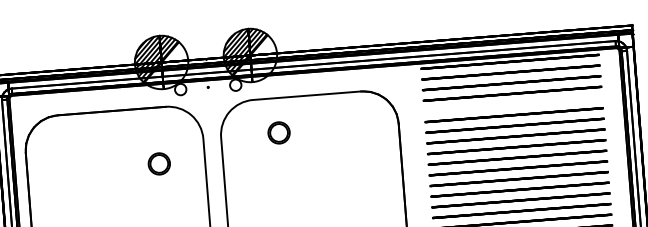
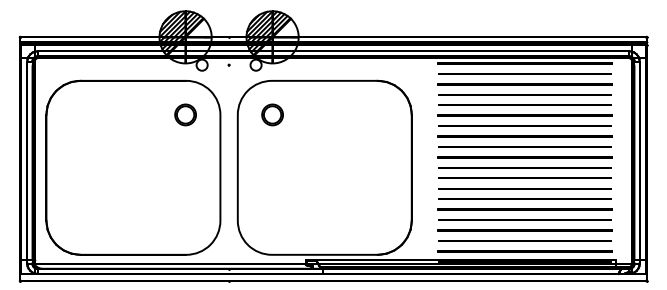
line: (512, 103) -> (524, 104), added
part: (278, 132) -> (272, 114), moved
part: (159, 163) -> (185, 114), moved

